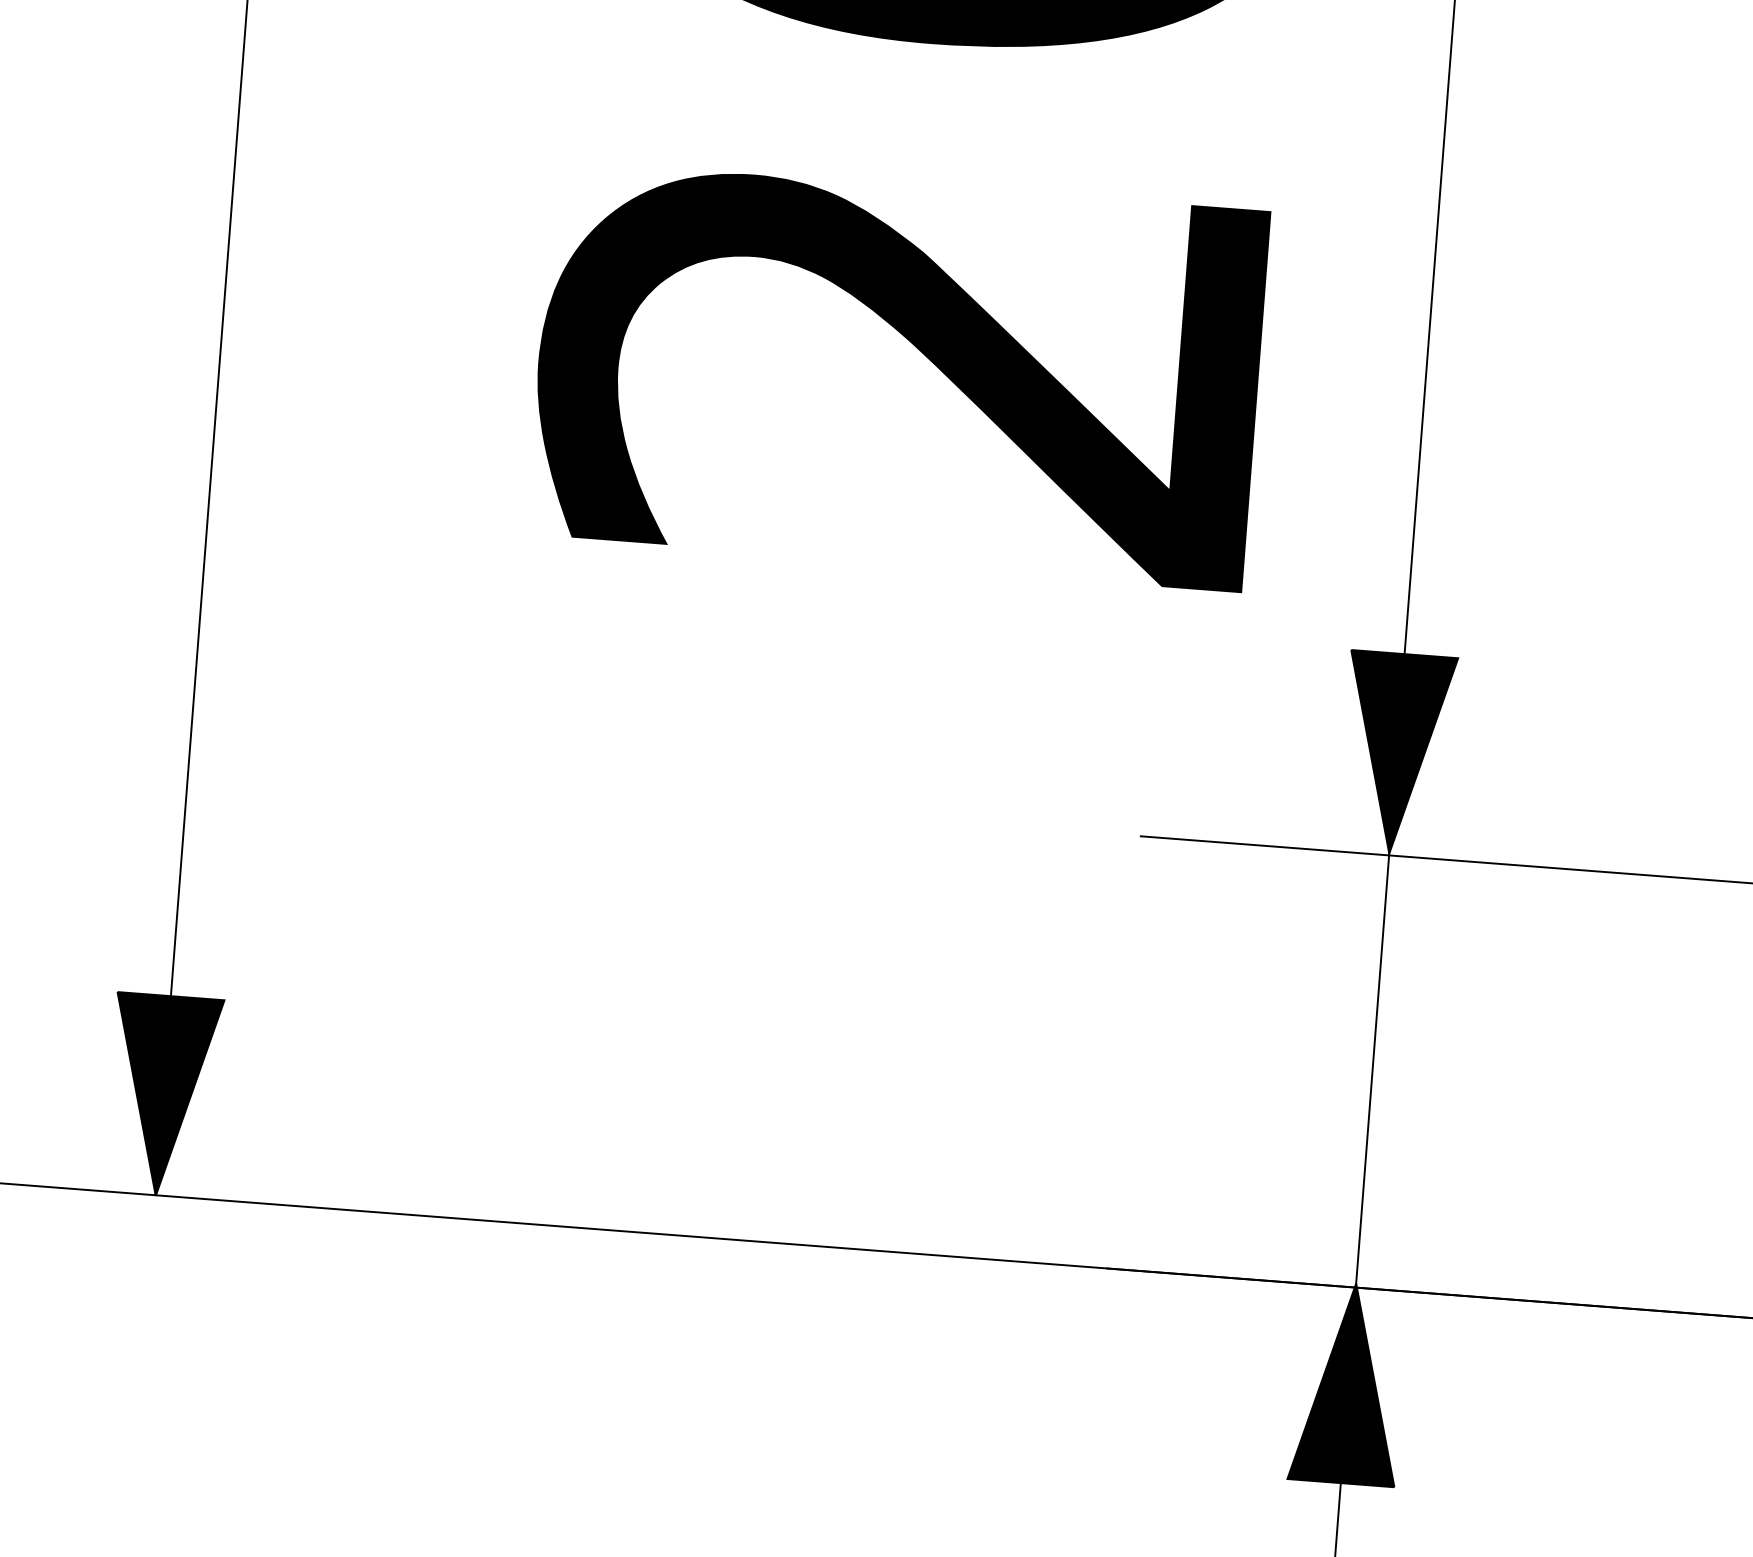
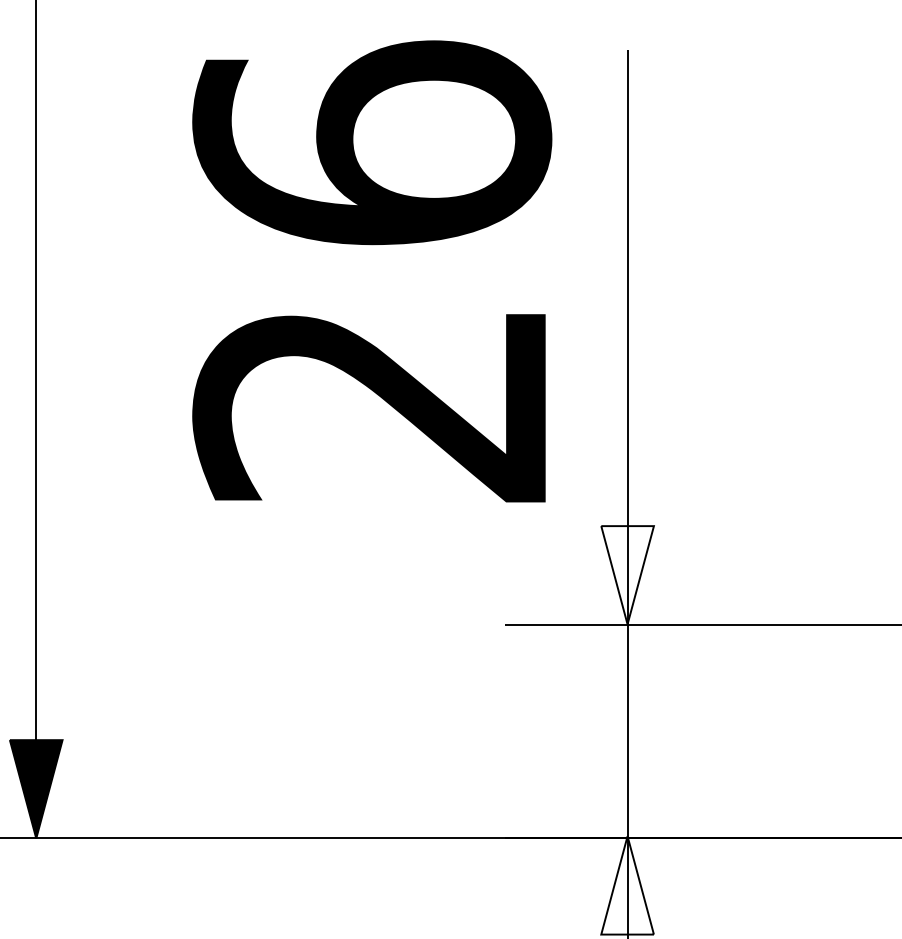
fill: (1396, 754) -> (627, 575), removed
fill: (1348, 1383) -> (627, 885), removed

